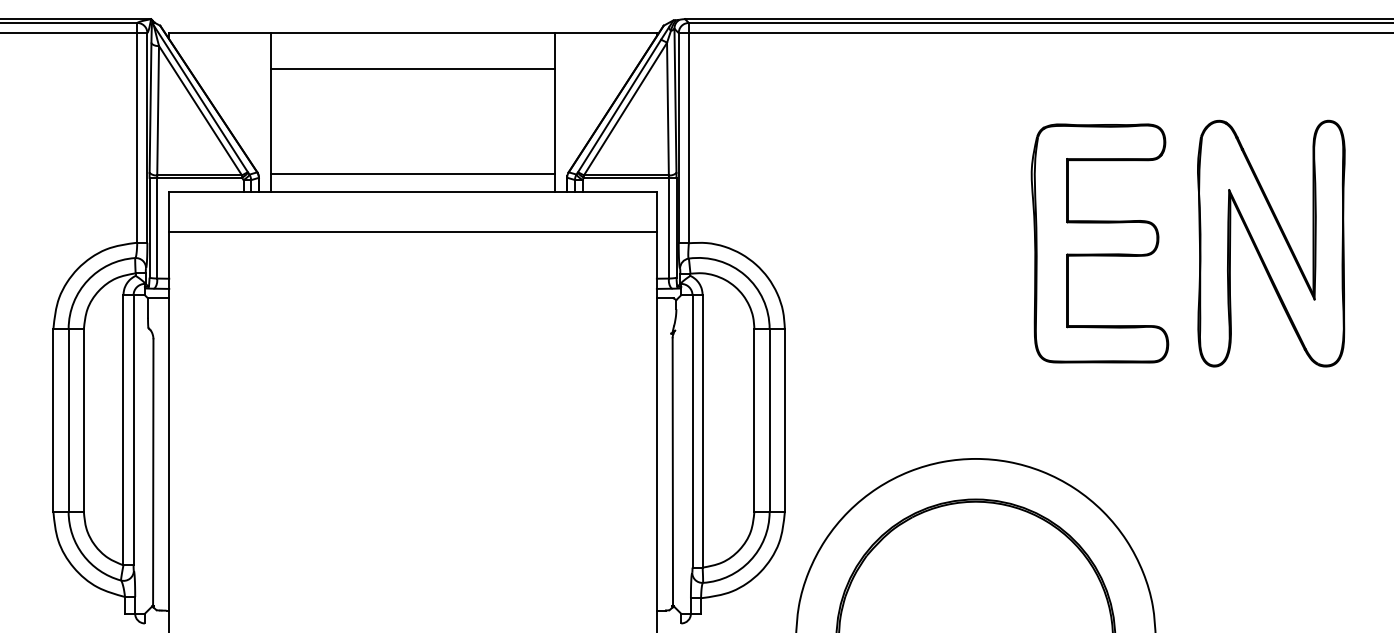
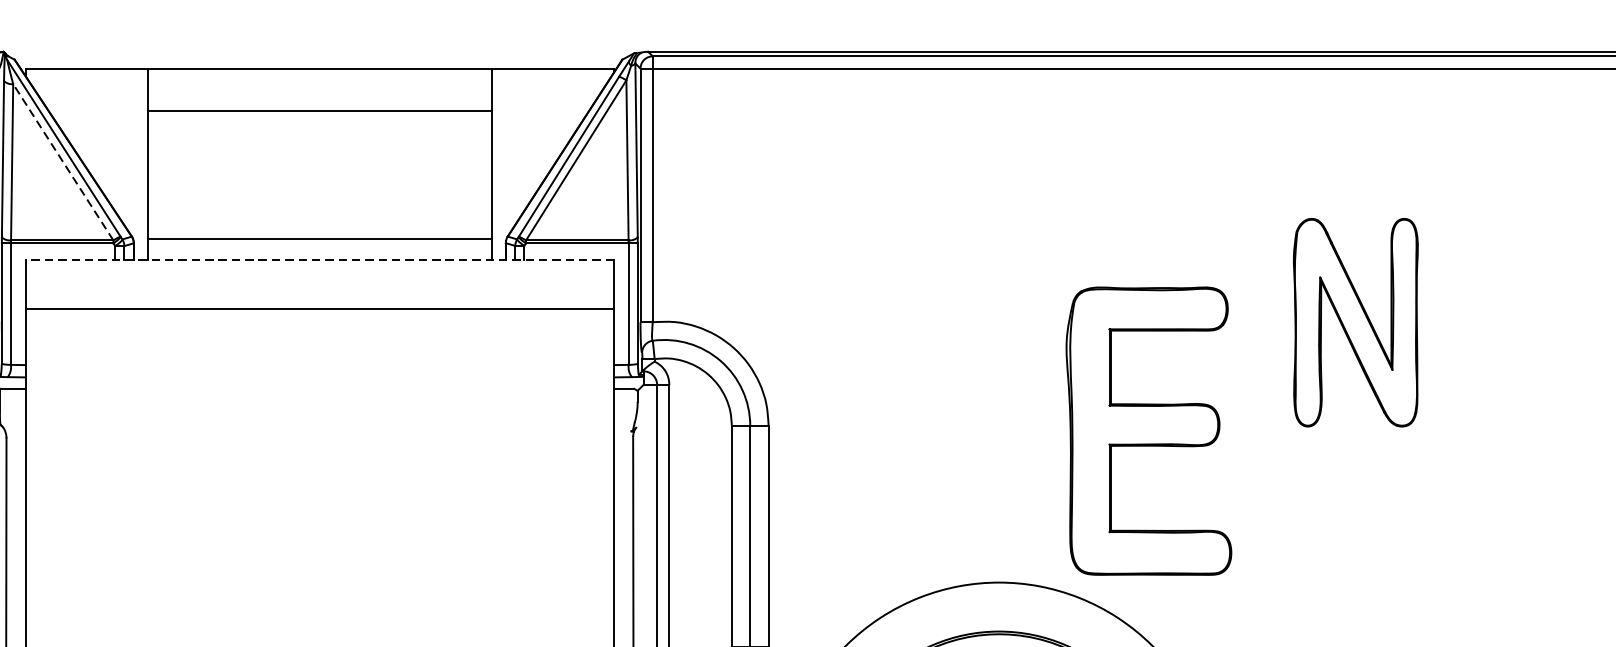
line: (200, 110) -> (63, 162), solid -> dashed
line: (413, 191) -> (320, 259), solid -> dashed
part: (1099, 243) -> (1148, 431), moved
part: (1271, 243) -> (1355, 322), size x0.7

